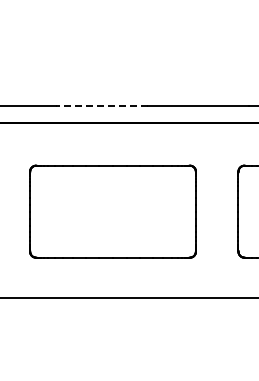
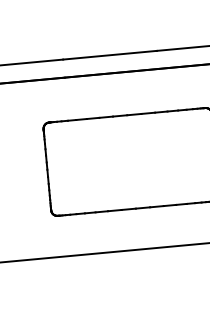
line: (101, 105) -> (109, 55), dashed -> solid

